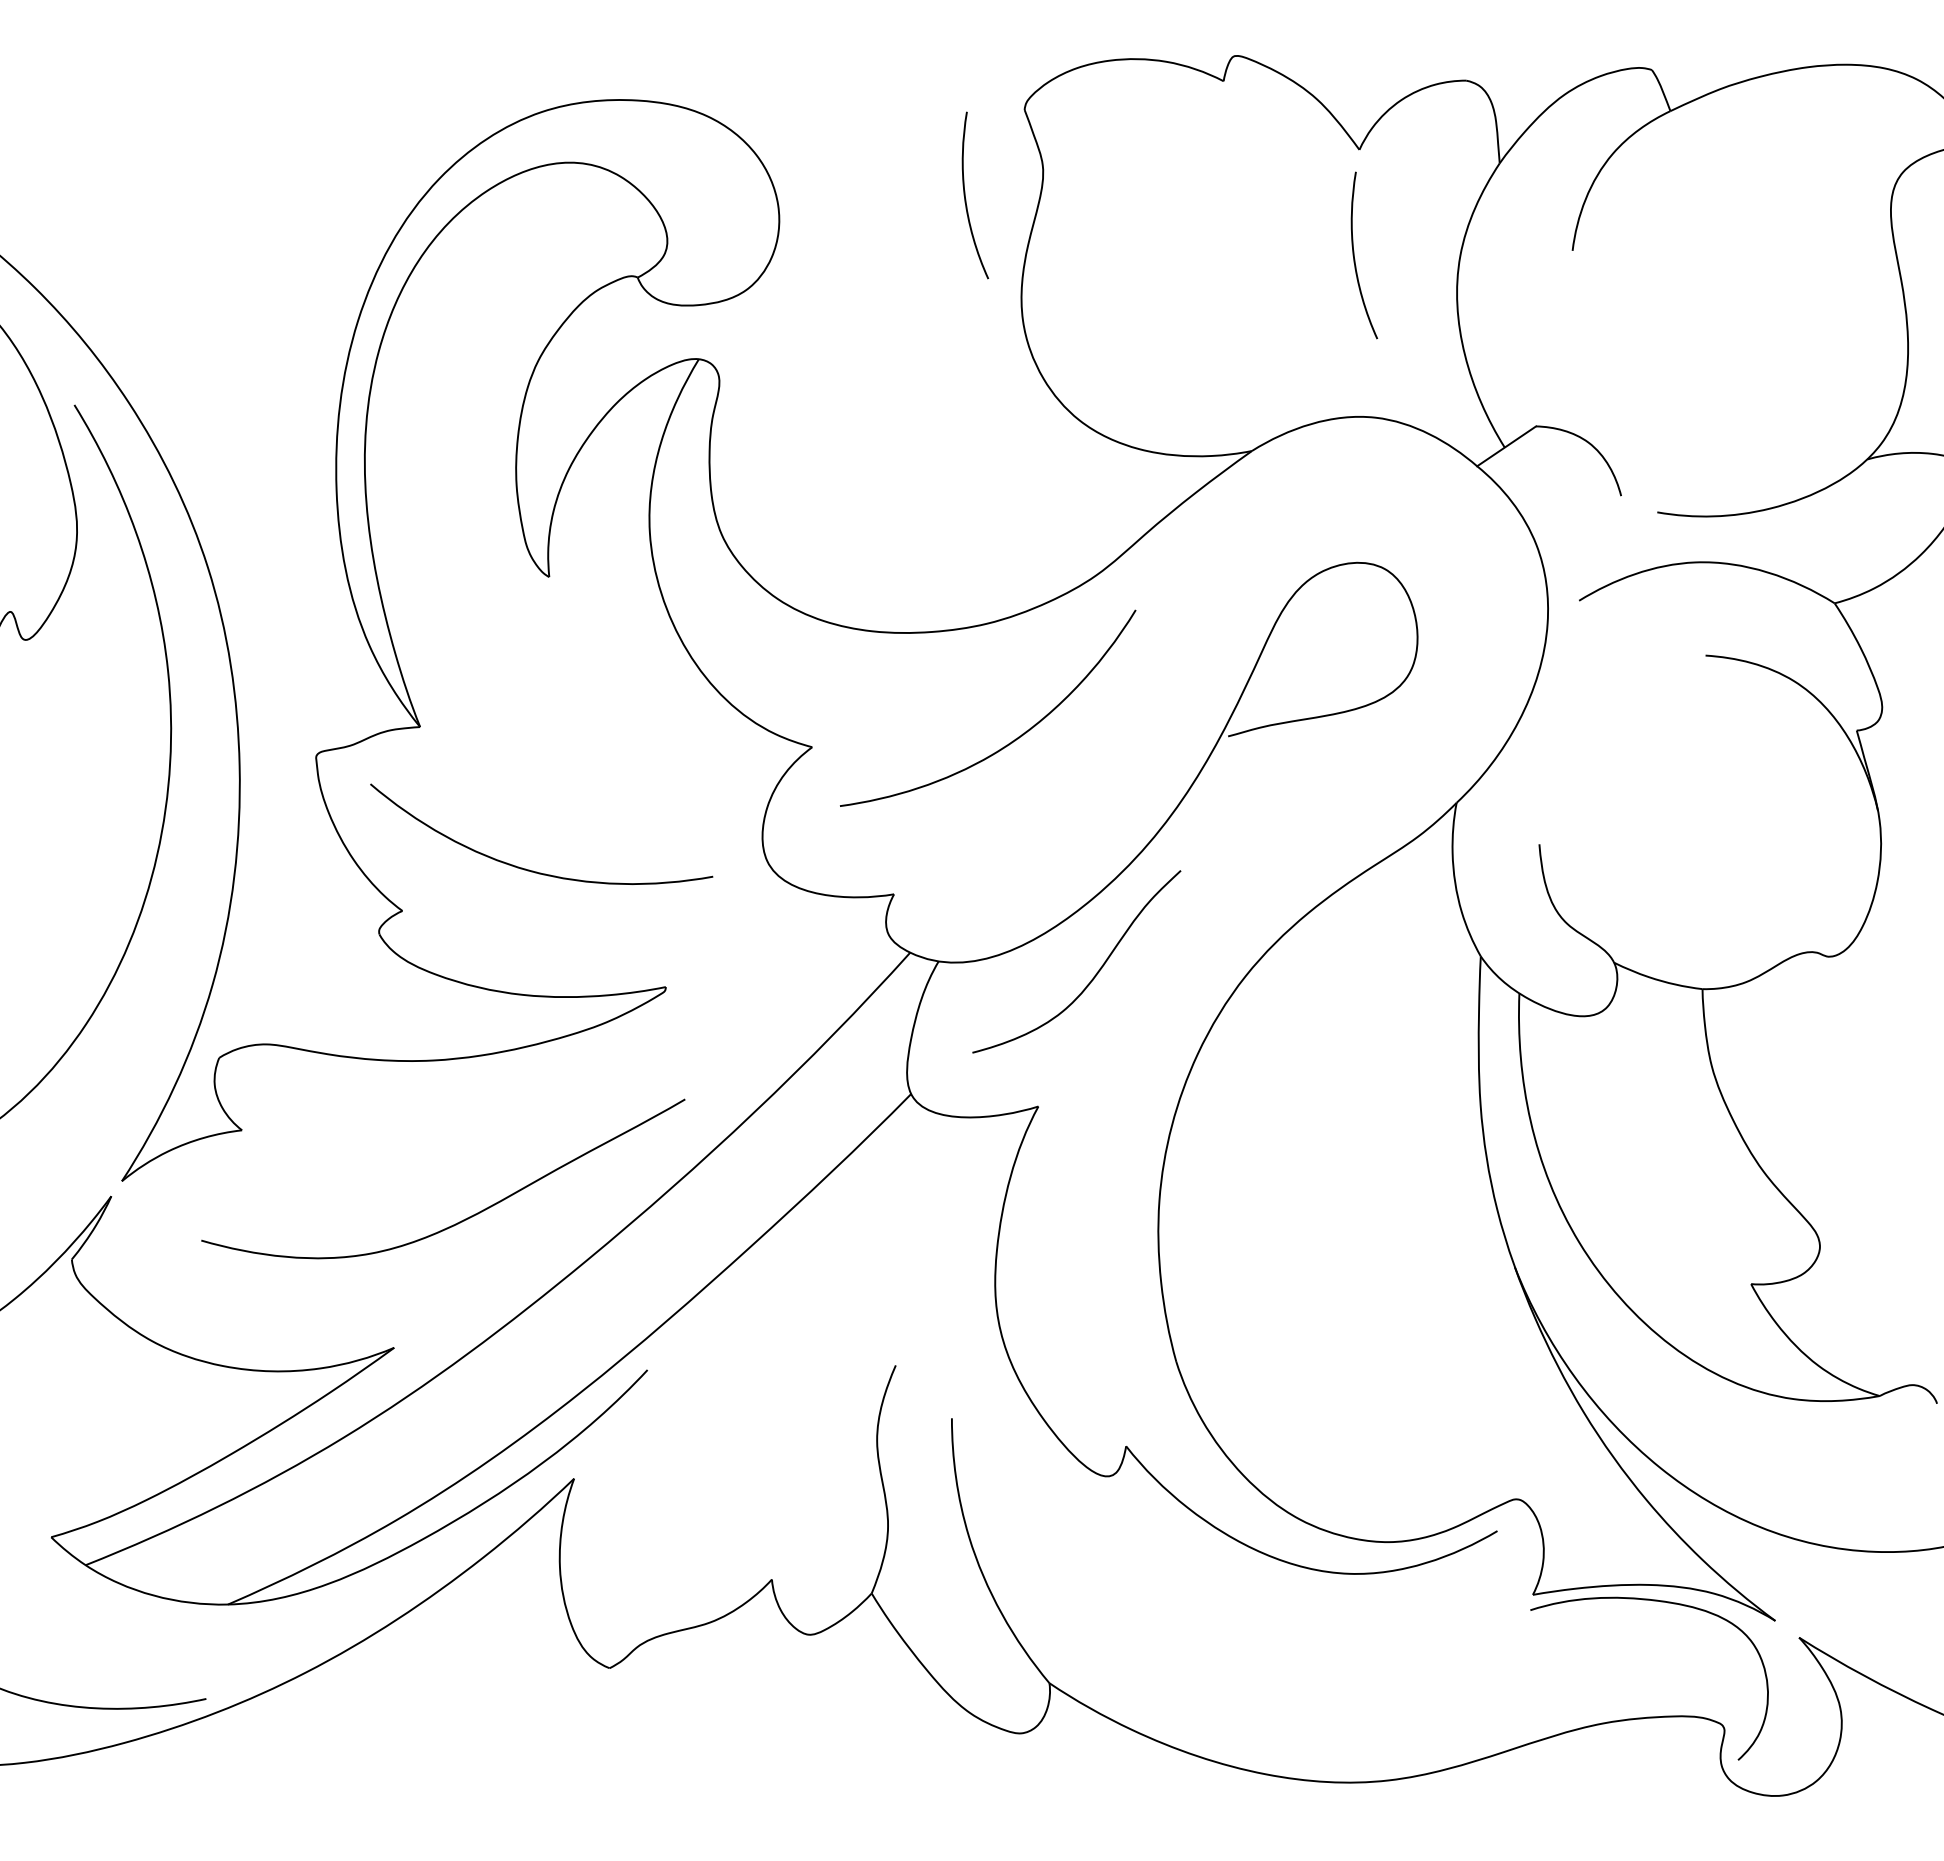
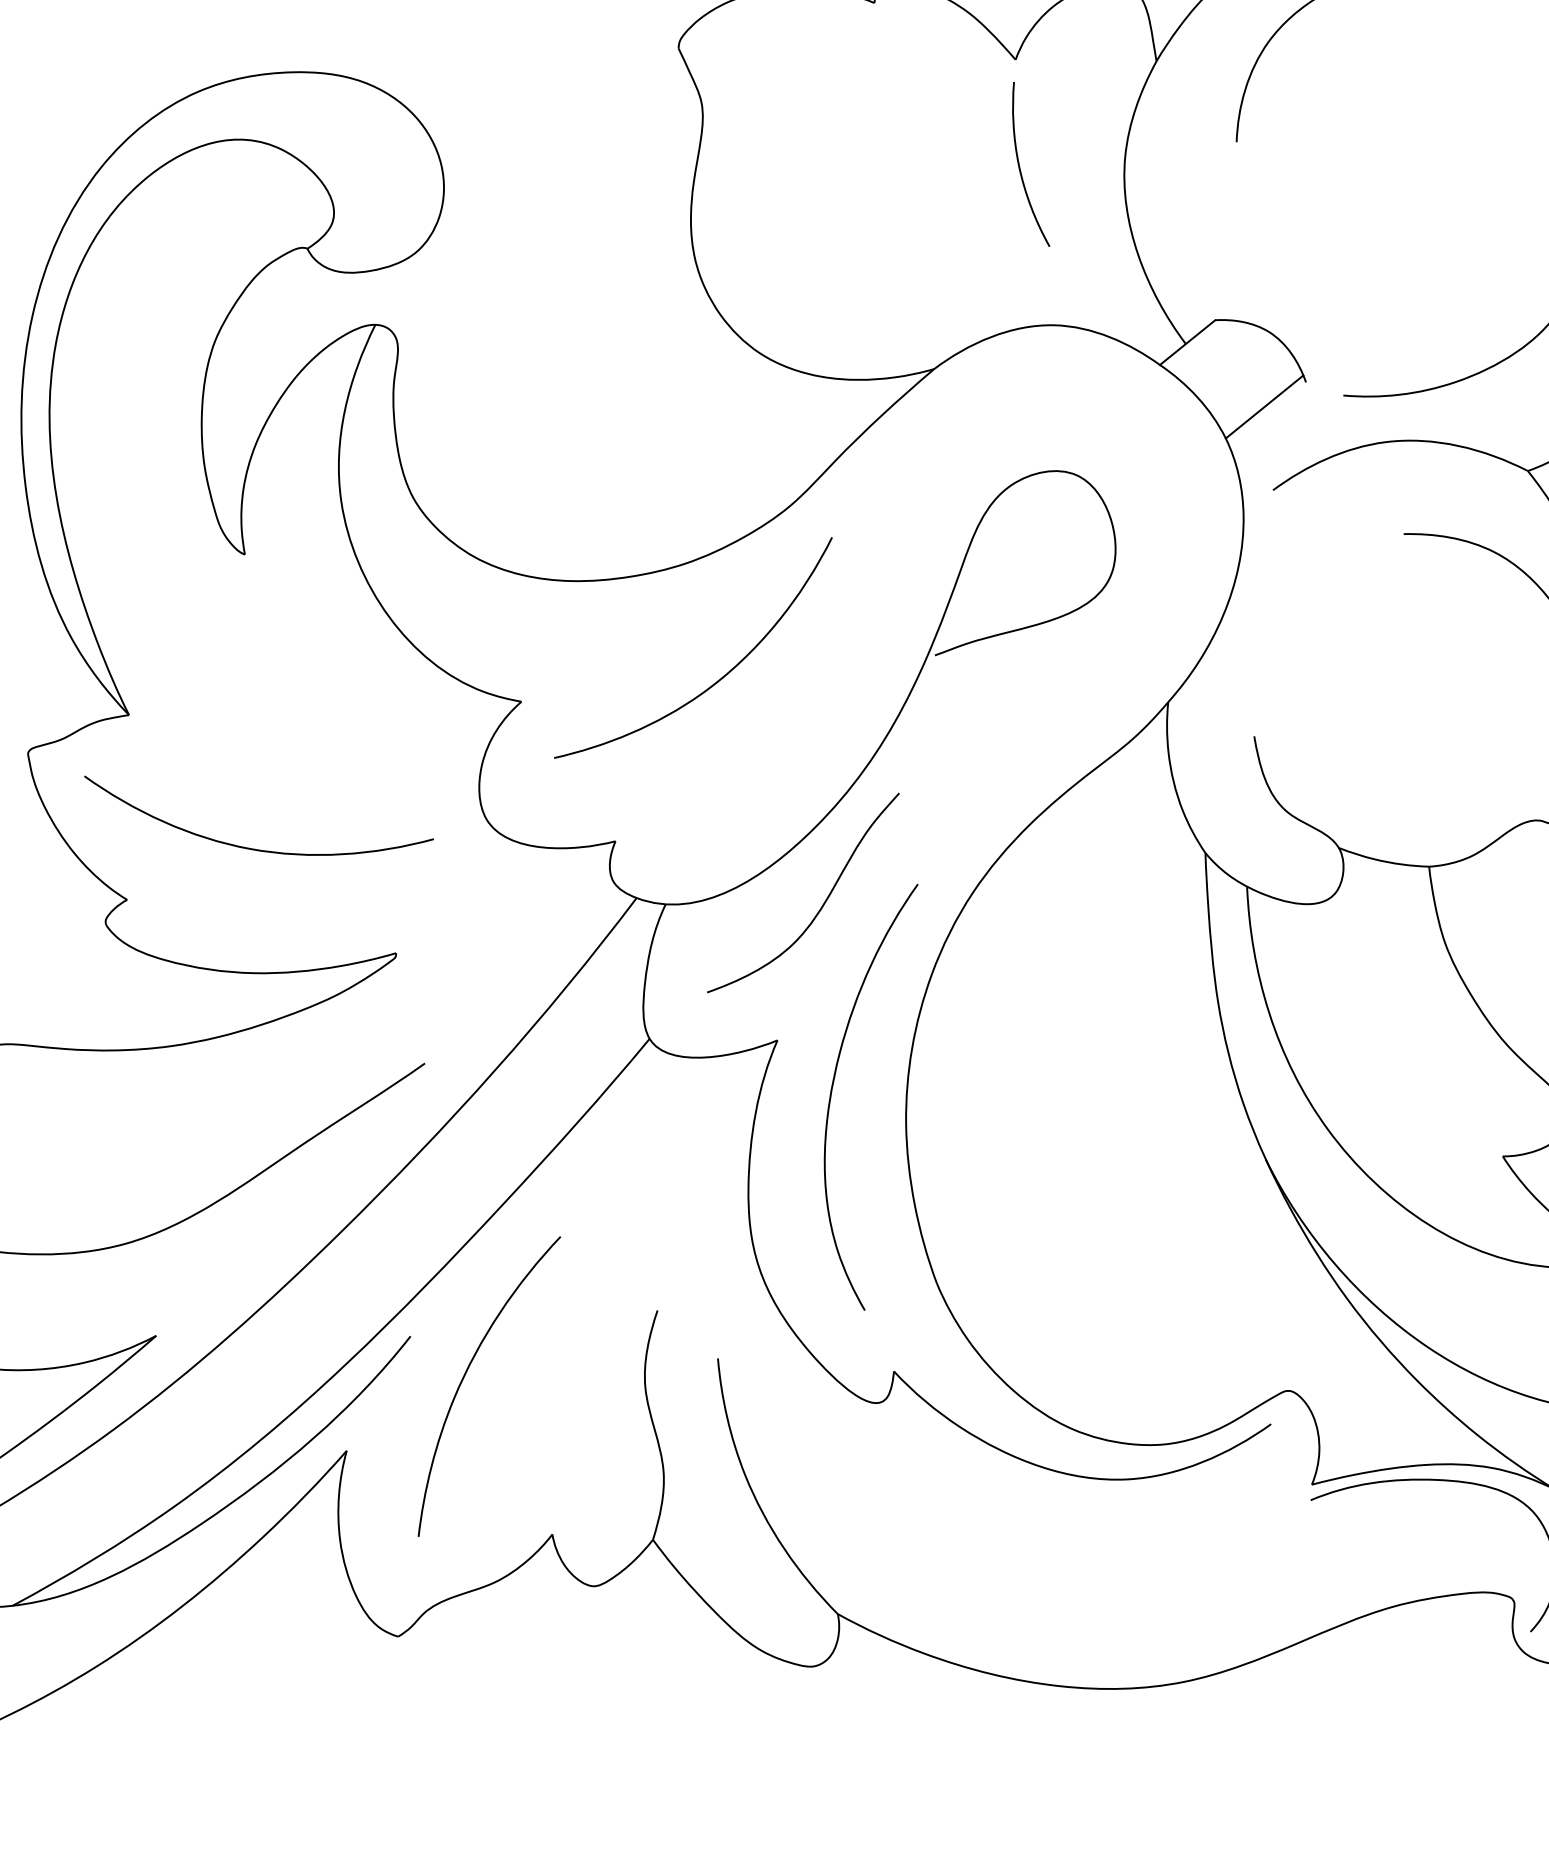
curve: (966, 199) -> (628, 142), removed
line: (1577, 516) -> (1264, 406), added
curve: (1088, 1163) -> (832, 1092), added
curve: (699, 1413) -> (466, 1375), added

